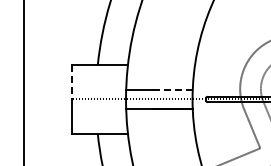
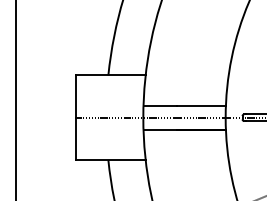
line: (71, 82) -> (75, 96), dashed -> solid
line: (173, 89) -> (202, 105), dashed -> solid

